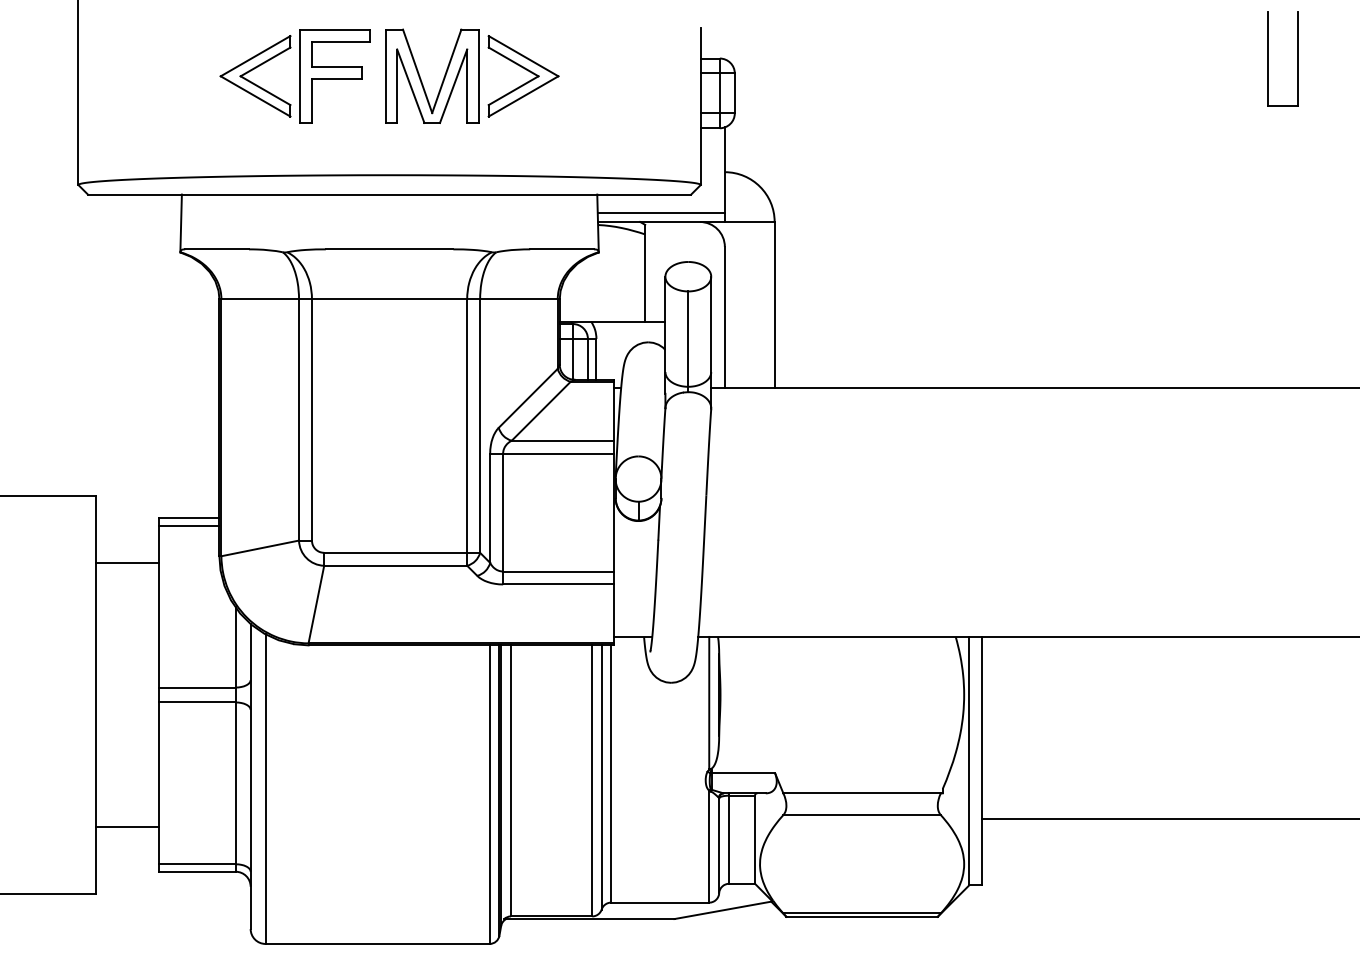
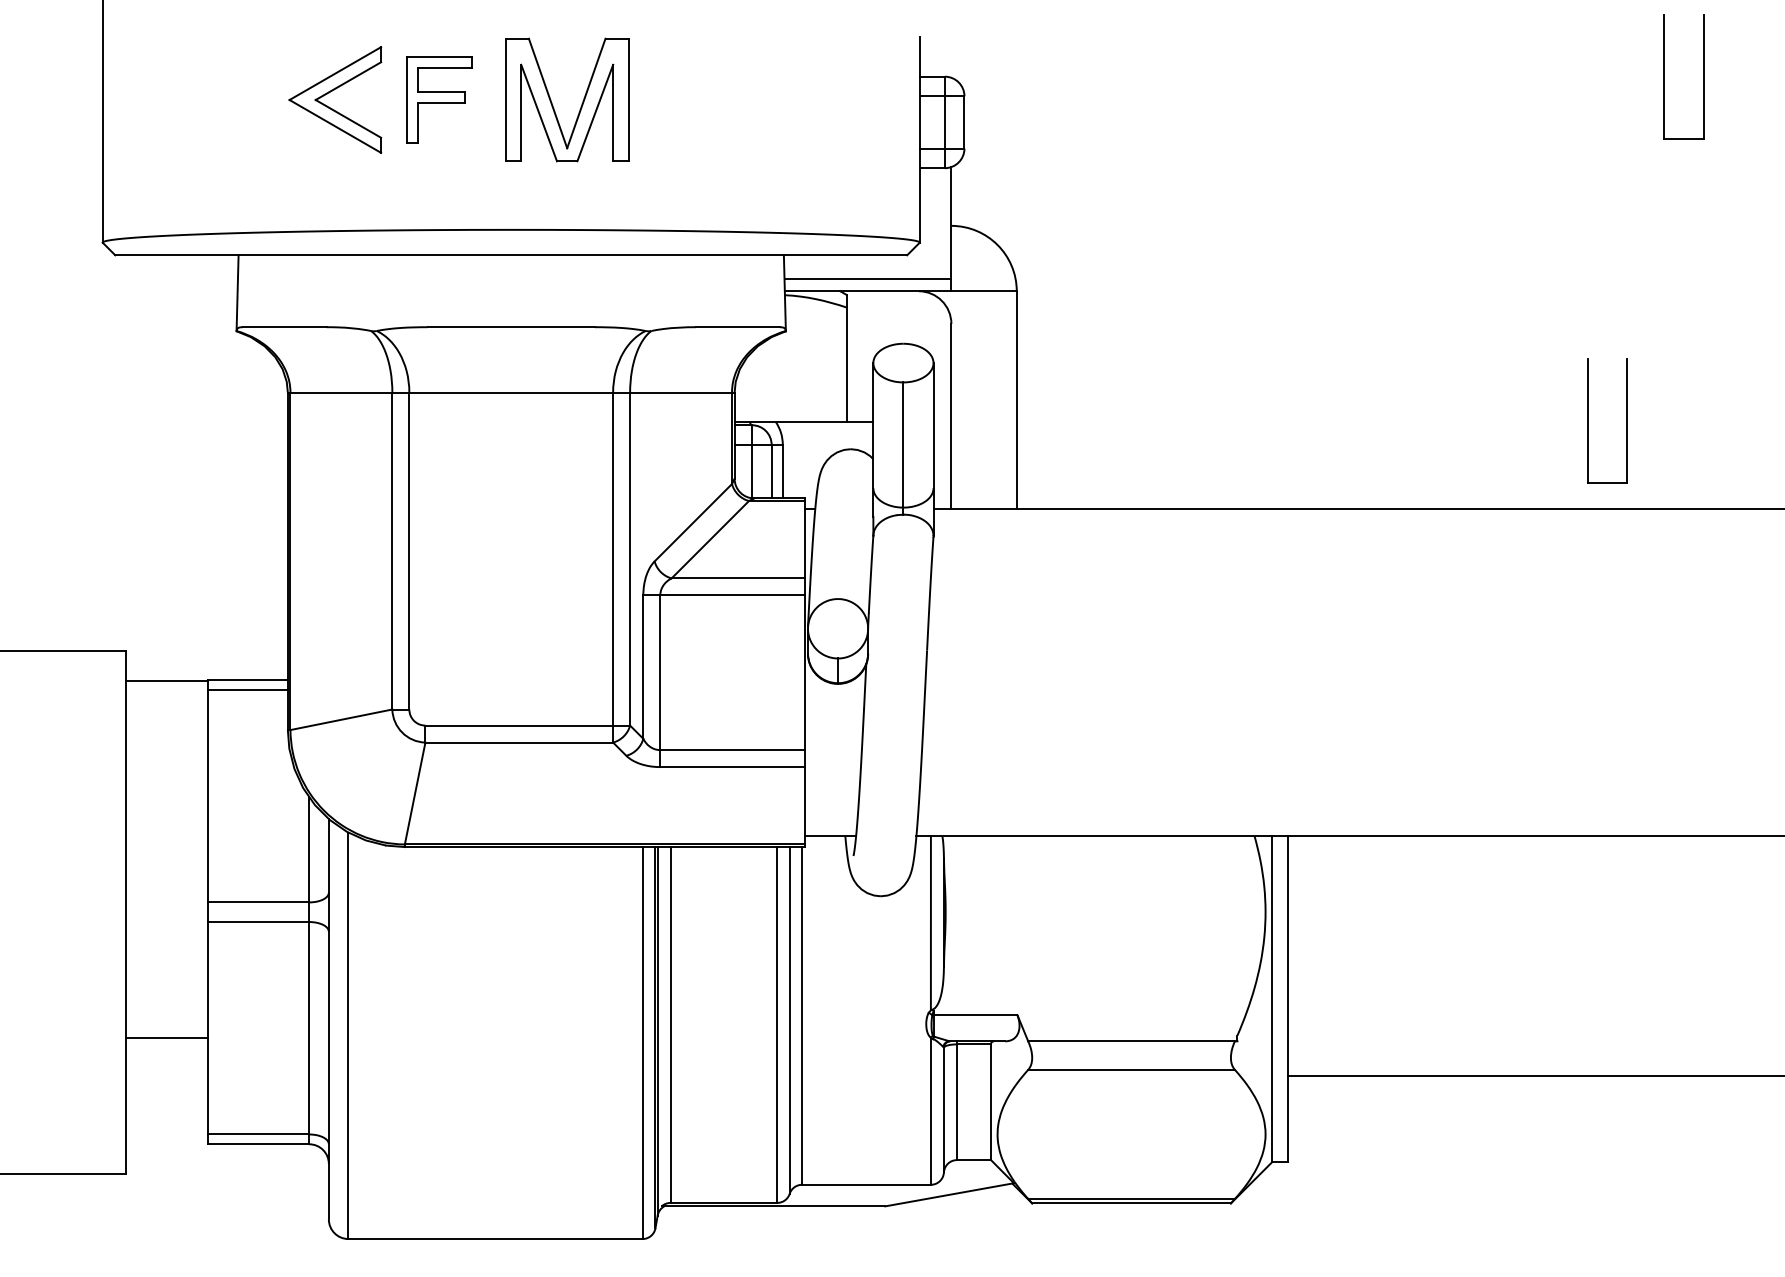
part: (334, 76) -> (438, 100), size x0.7
part: (525, 82) -> (689, 108), removed
part: (1210, 320) -> (1588, 420), added
line: (127, 563) -> (167, 681), moved
line: (127, 826) -> (167, 1037), moved

